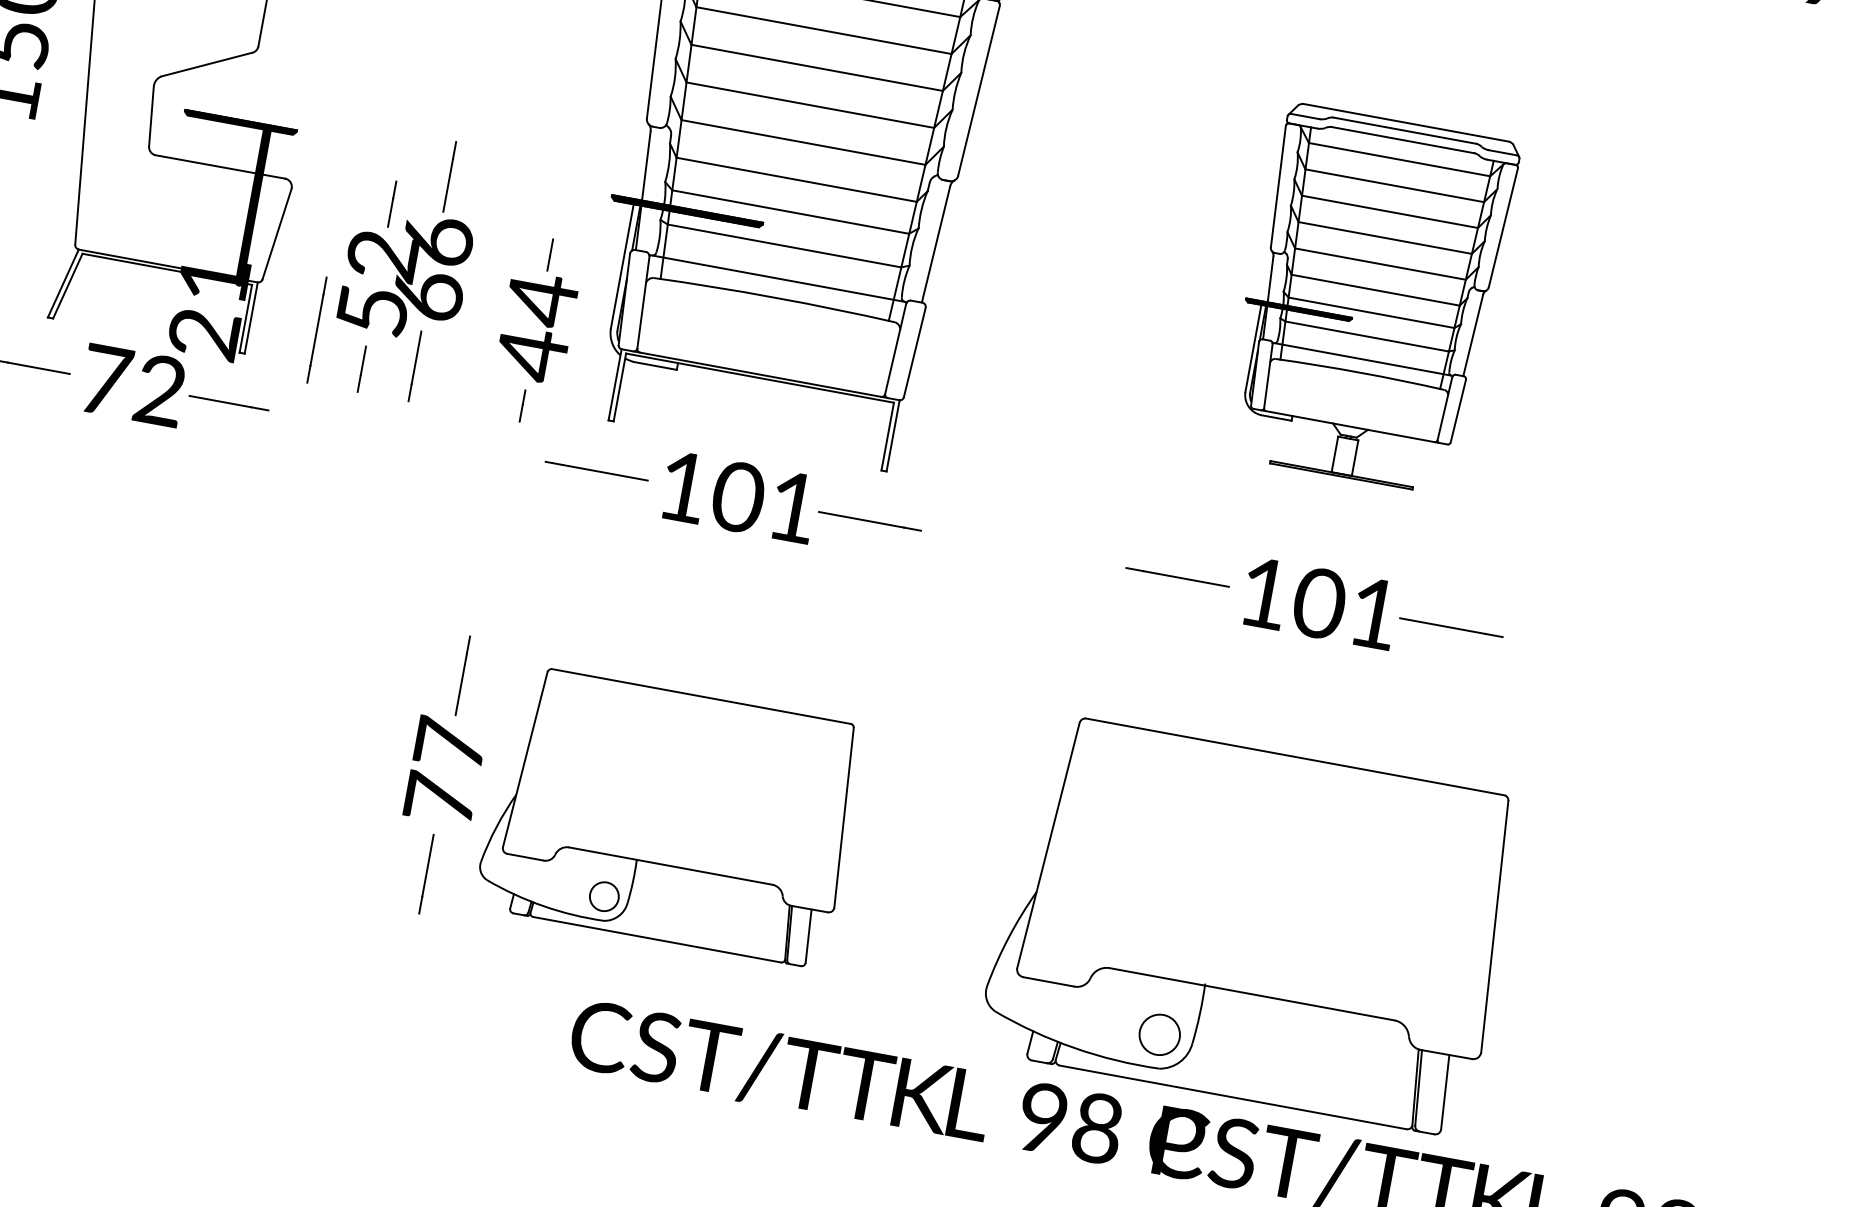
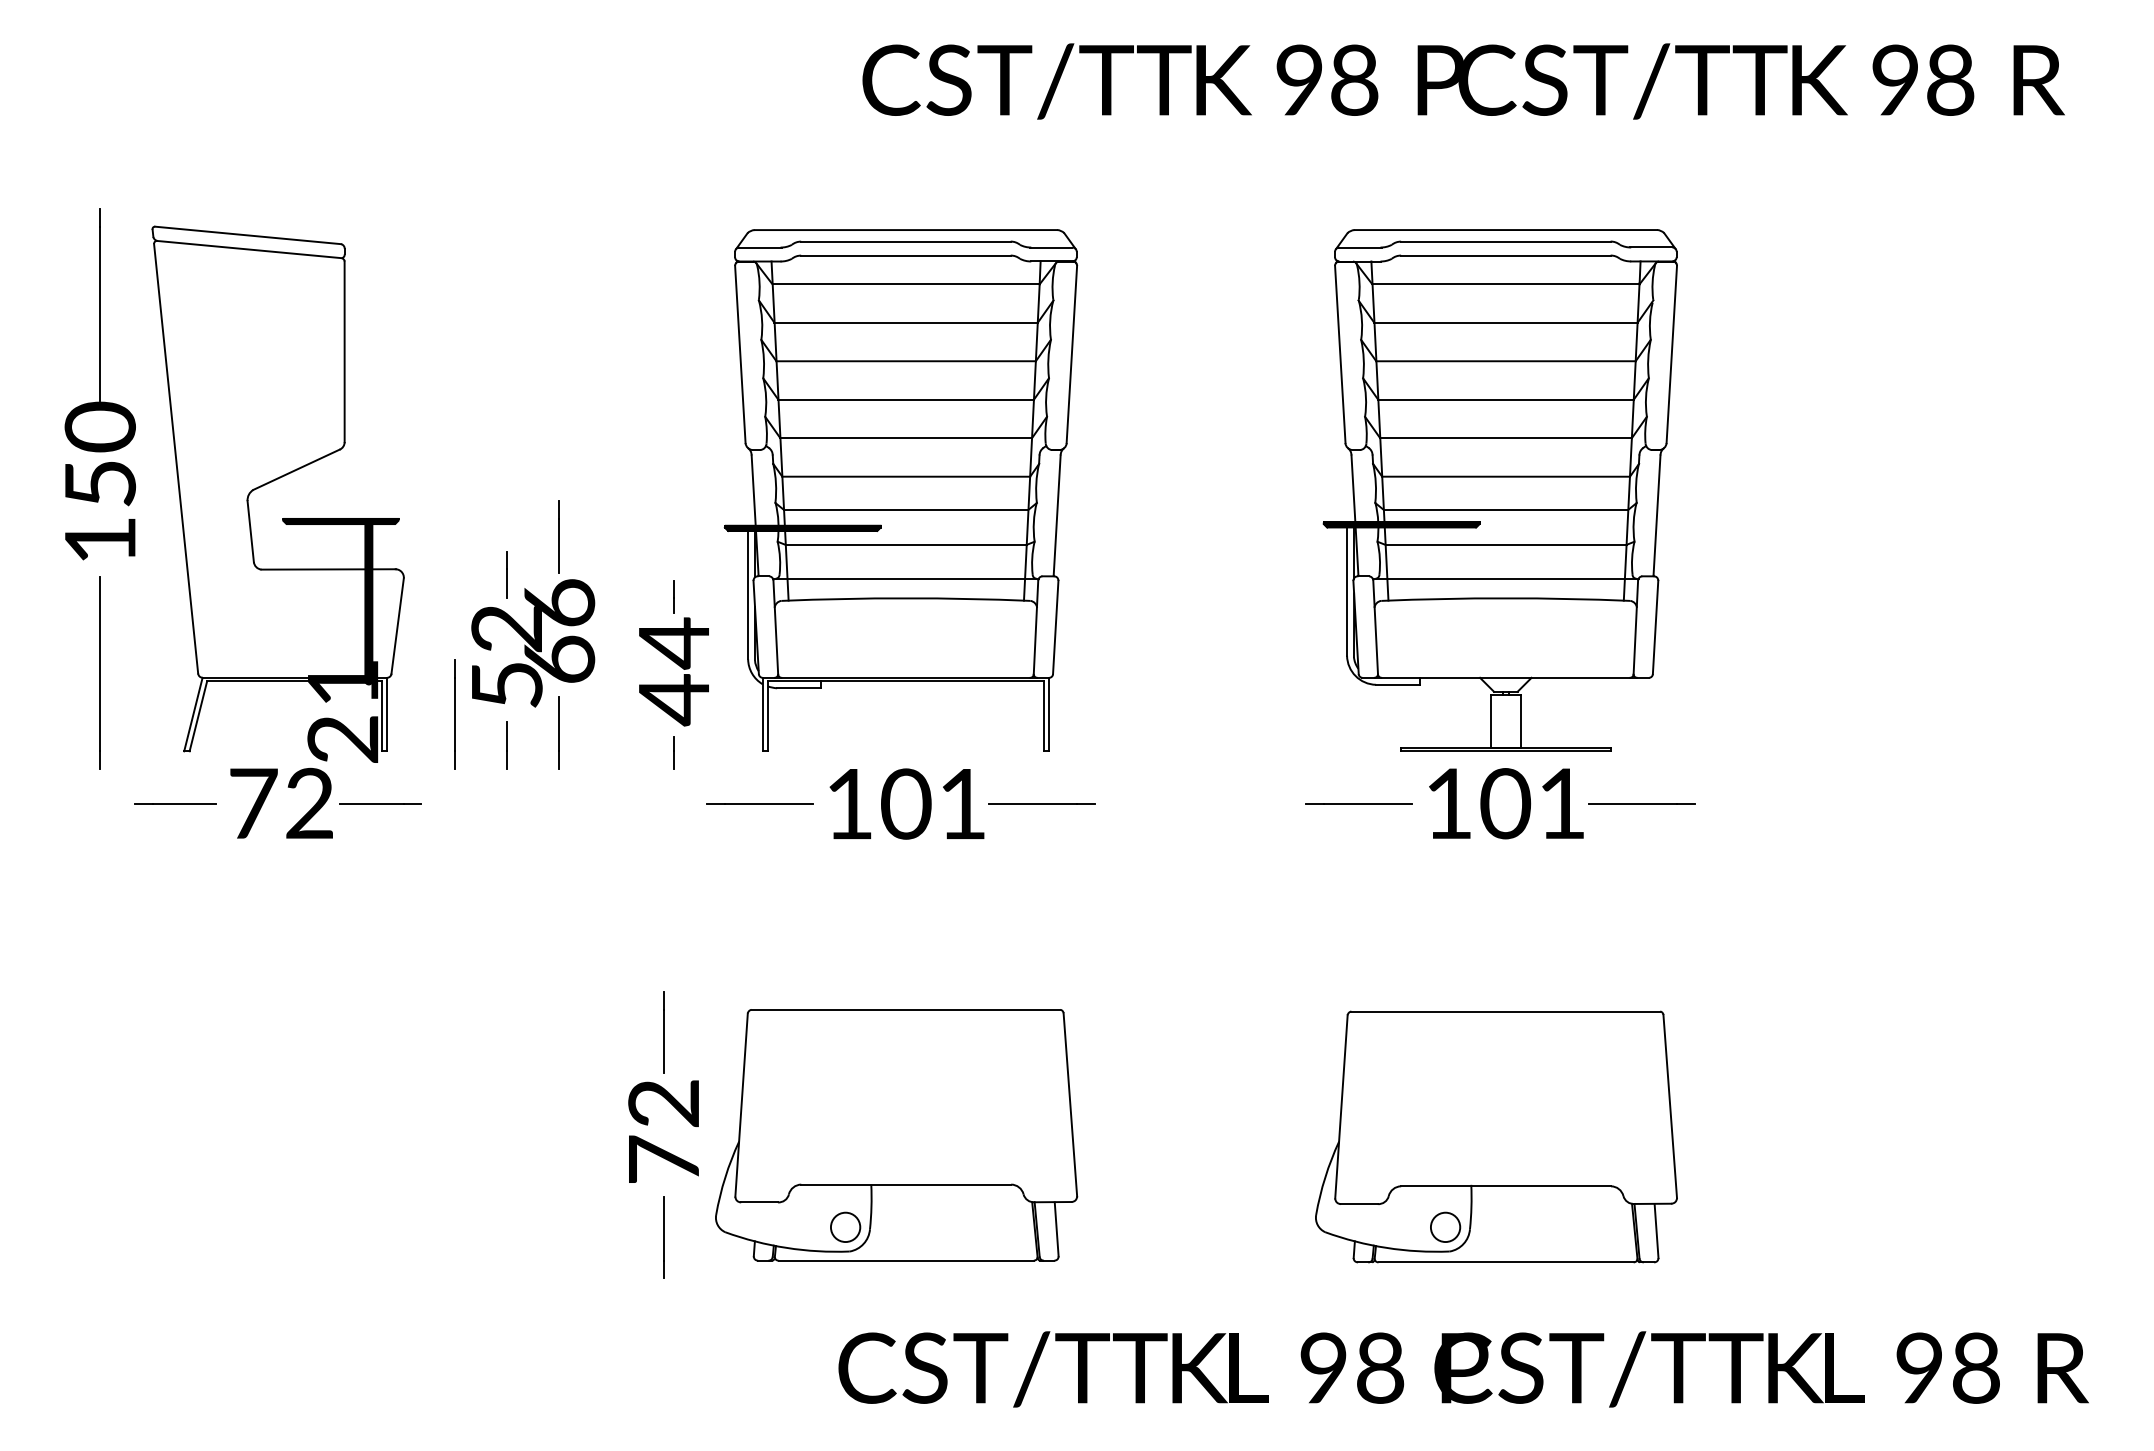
part: (1369, 298) -> (1499, 490), size x1.43
text: (449, 744) -> (663, 1103), 77 -> 72
part: (1251, 924) -> (1496, 1136), size x0.71

